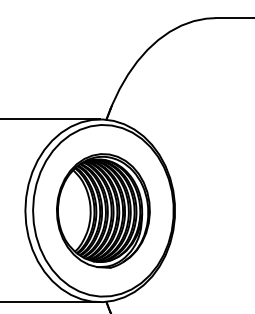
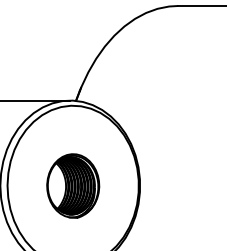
part: (103, 210) -> (73, 185), size x0.6

